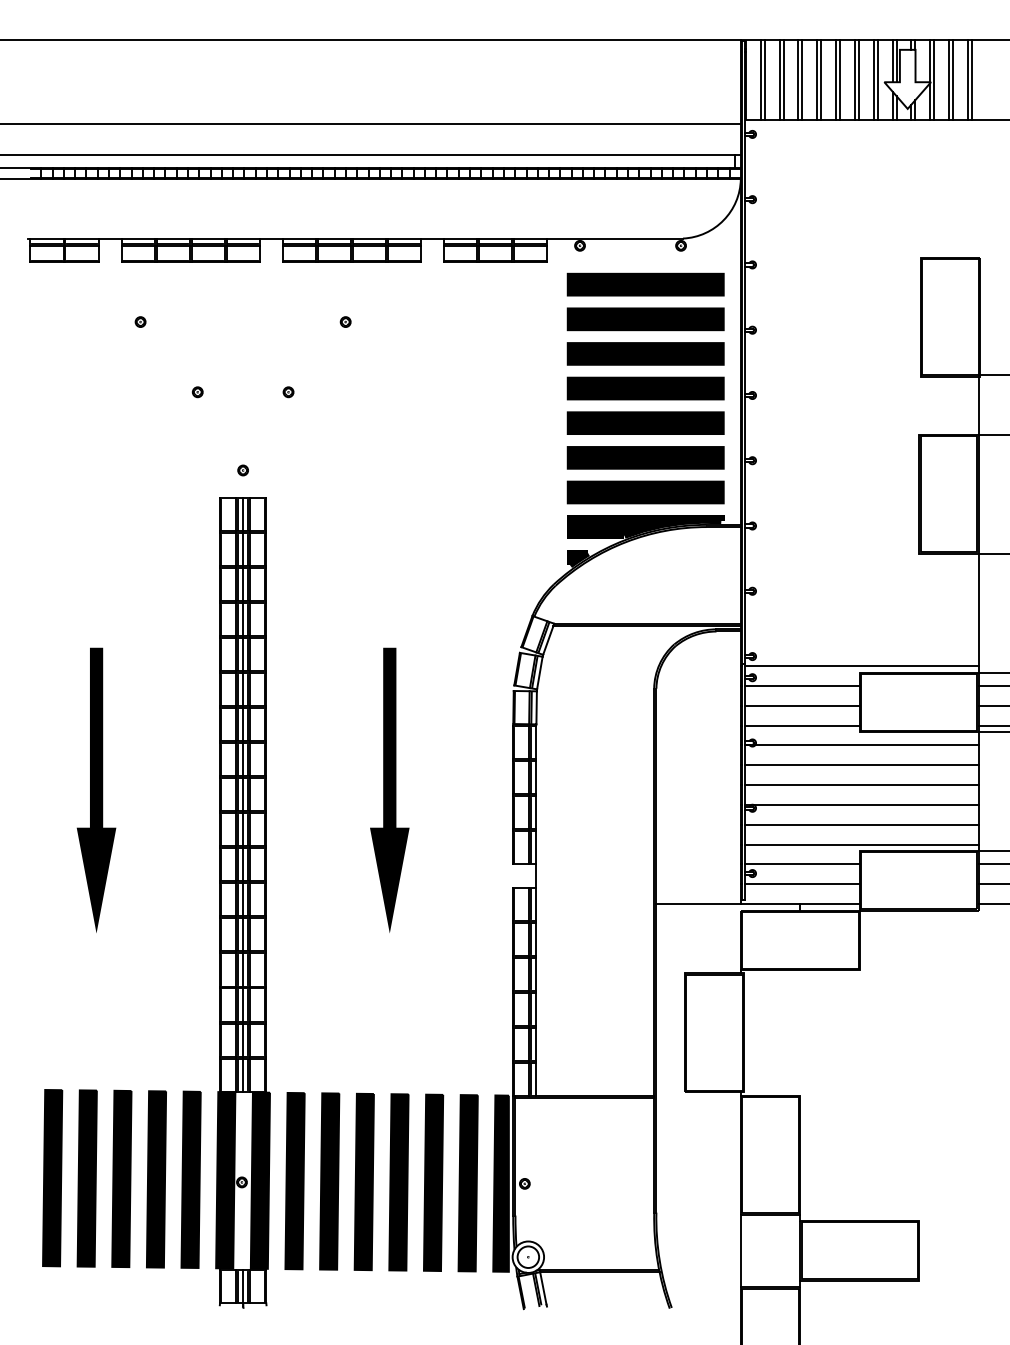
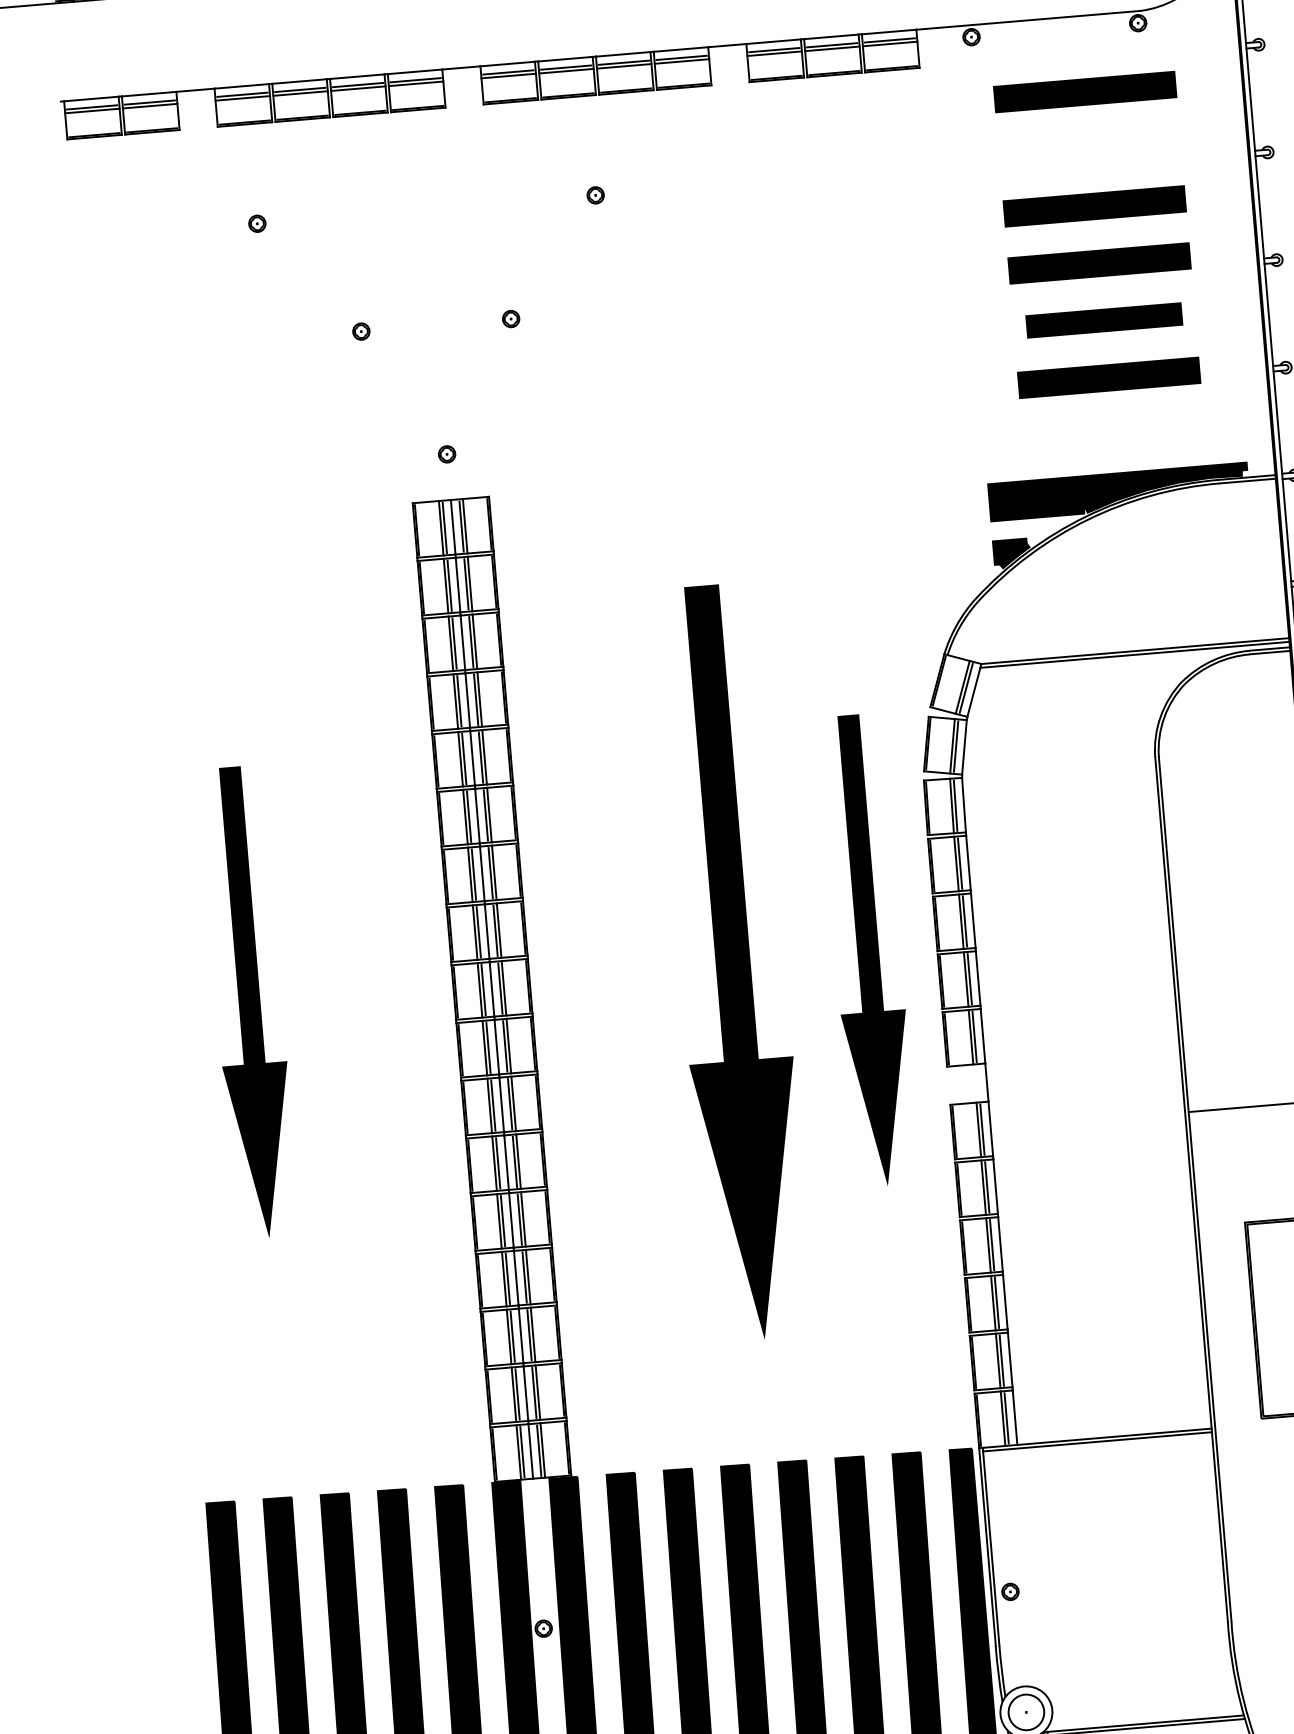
part: (645, 284) -> (1084, 91), size x0.7
part: (645, 319) -> (1089, 149), removed
part: (645, 353) -> (1094, 205), size x0.7
part: (645, 388) -> (1099, 263), size x0.7
part: (645, 422) -> (1104, 319), size x0.6
part: (645, 457) -> (1108, 377), size x0.7
part: (645, 492) -> (1113, 434), removed
part: (389, 789) -> (732, 960), size x1.6
part: (471, 789) -> (867, 948), added

